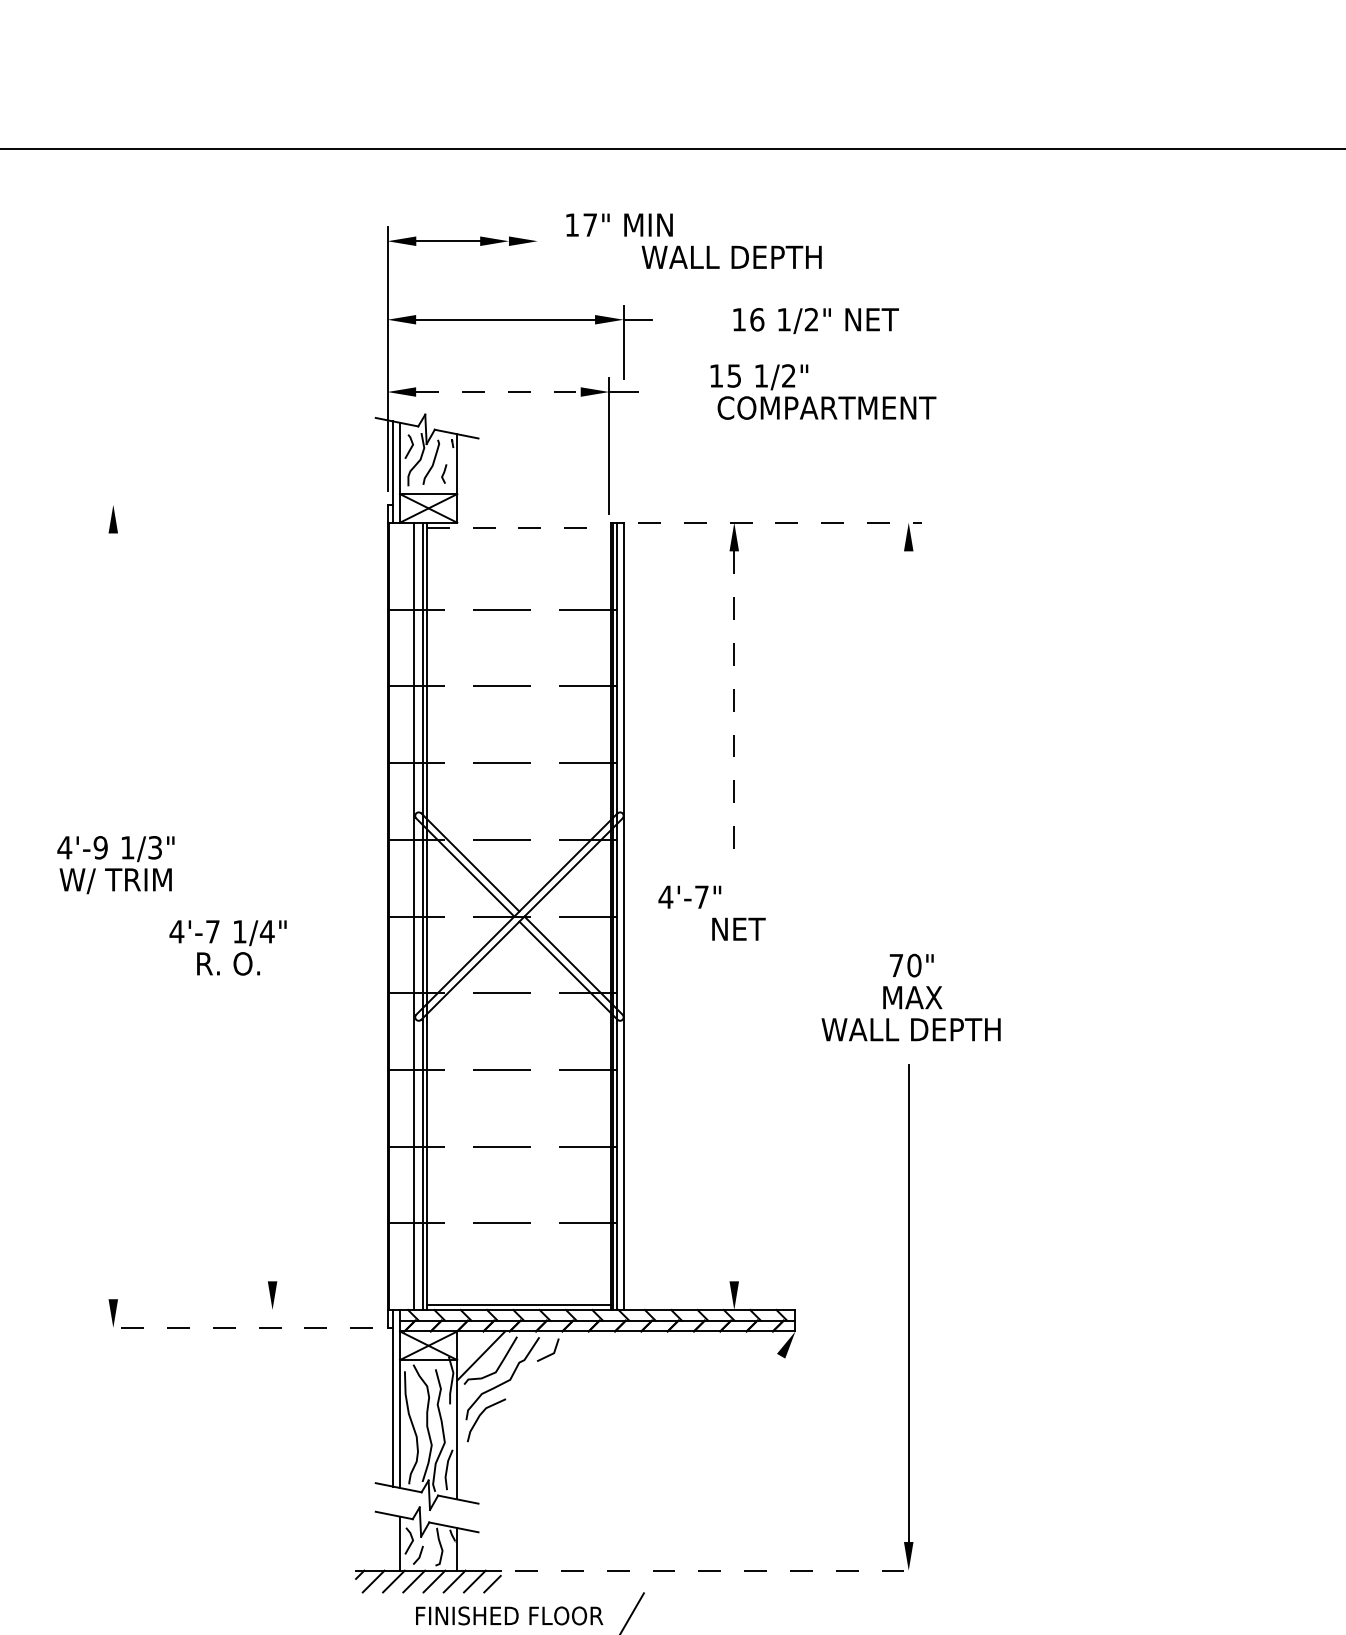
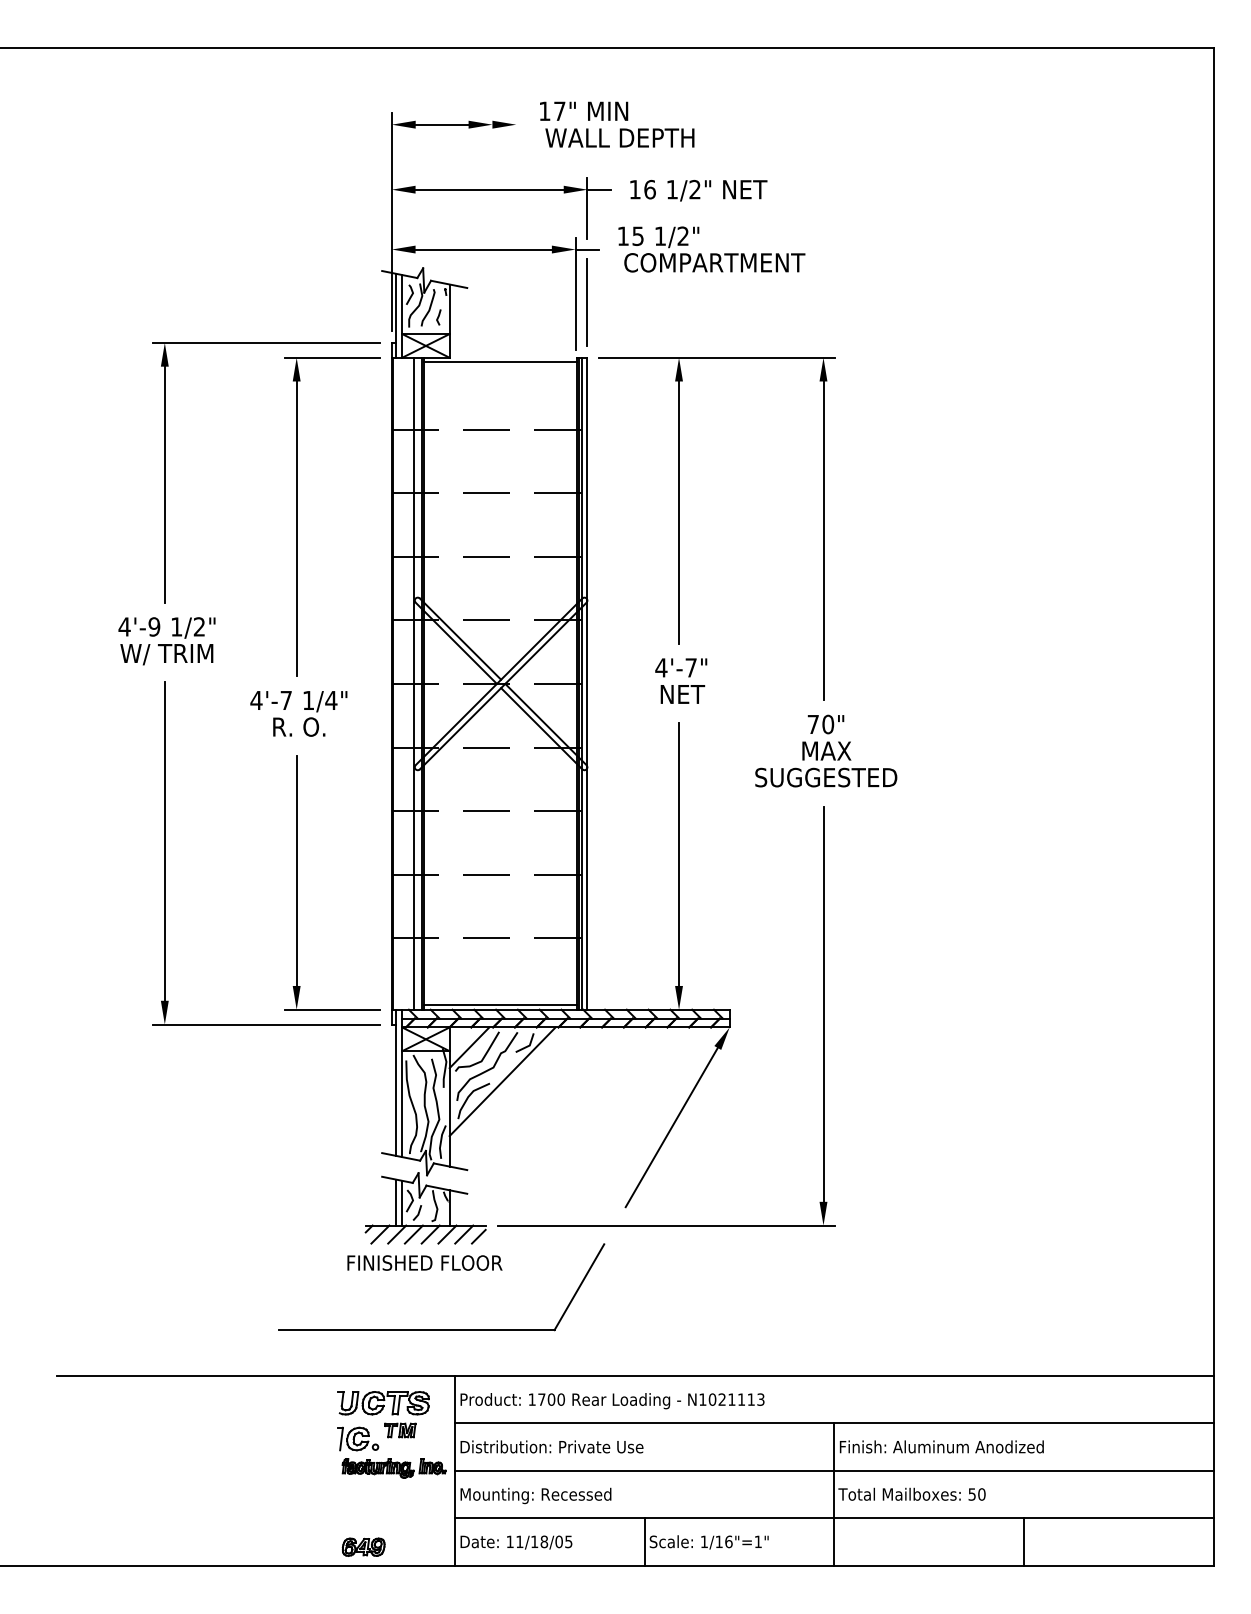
text: (731, 256) -> (619, 137), moved
text: (815, 320) -> (698, 190), moved
line: (499, 391) -> (484, 249), dashed -> solid
text: (822, 391) -> (711, 249), moved
line: (623, 454) -> (587, 301), added
line: (236, 504) -> (266, 342), added
line: (780, 522) -> (717, 357), dashed -> solid
line: (519, 528) -> (501, 362), dashed -> solid
line: (112, 675) -> (164, 484), added
line: (734, 710) -> (679, 513), dashed -> solid
part: (273, 714) -> (297, 516), added
line: (908, 743) -> (823, 540), added
text: (155, 847) -> (199, 626), 1/3" -> 1/2"
text: (690, 896) -> (681, 667), moved
text: (227, 947) -> (298, 713), moved
text: (911, 1029) -> (825, 777), WALL DEPTH -> SUGGESTED
line: (112, 1106) -> (164, 841), added
line: (734, 1122) -> (679, 854), added
line: (272, 1141) -> (296, 870), added
line: (315, 1309) -> (332, 1009), added
line: (236, 1327) -> (266, 1024), dashed -> solid
line: (521, 1396) -> (502, 1081), added
line: (725, 1452) -> (671, 1127), added
line: (393, 1542) -> (396, 1202), added
line: (719, 1570) -> (666, 1225), dashed -> solid
text: (509, 1615) -> (424, 1262), moved

